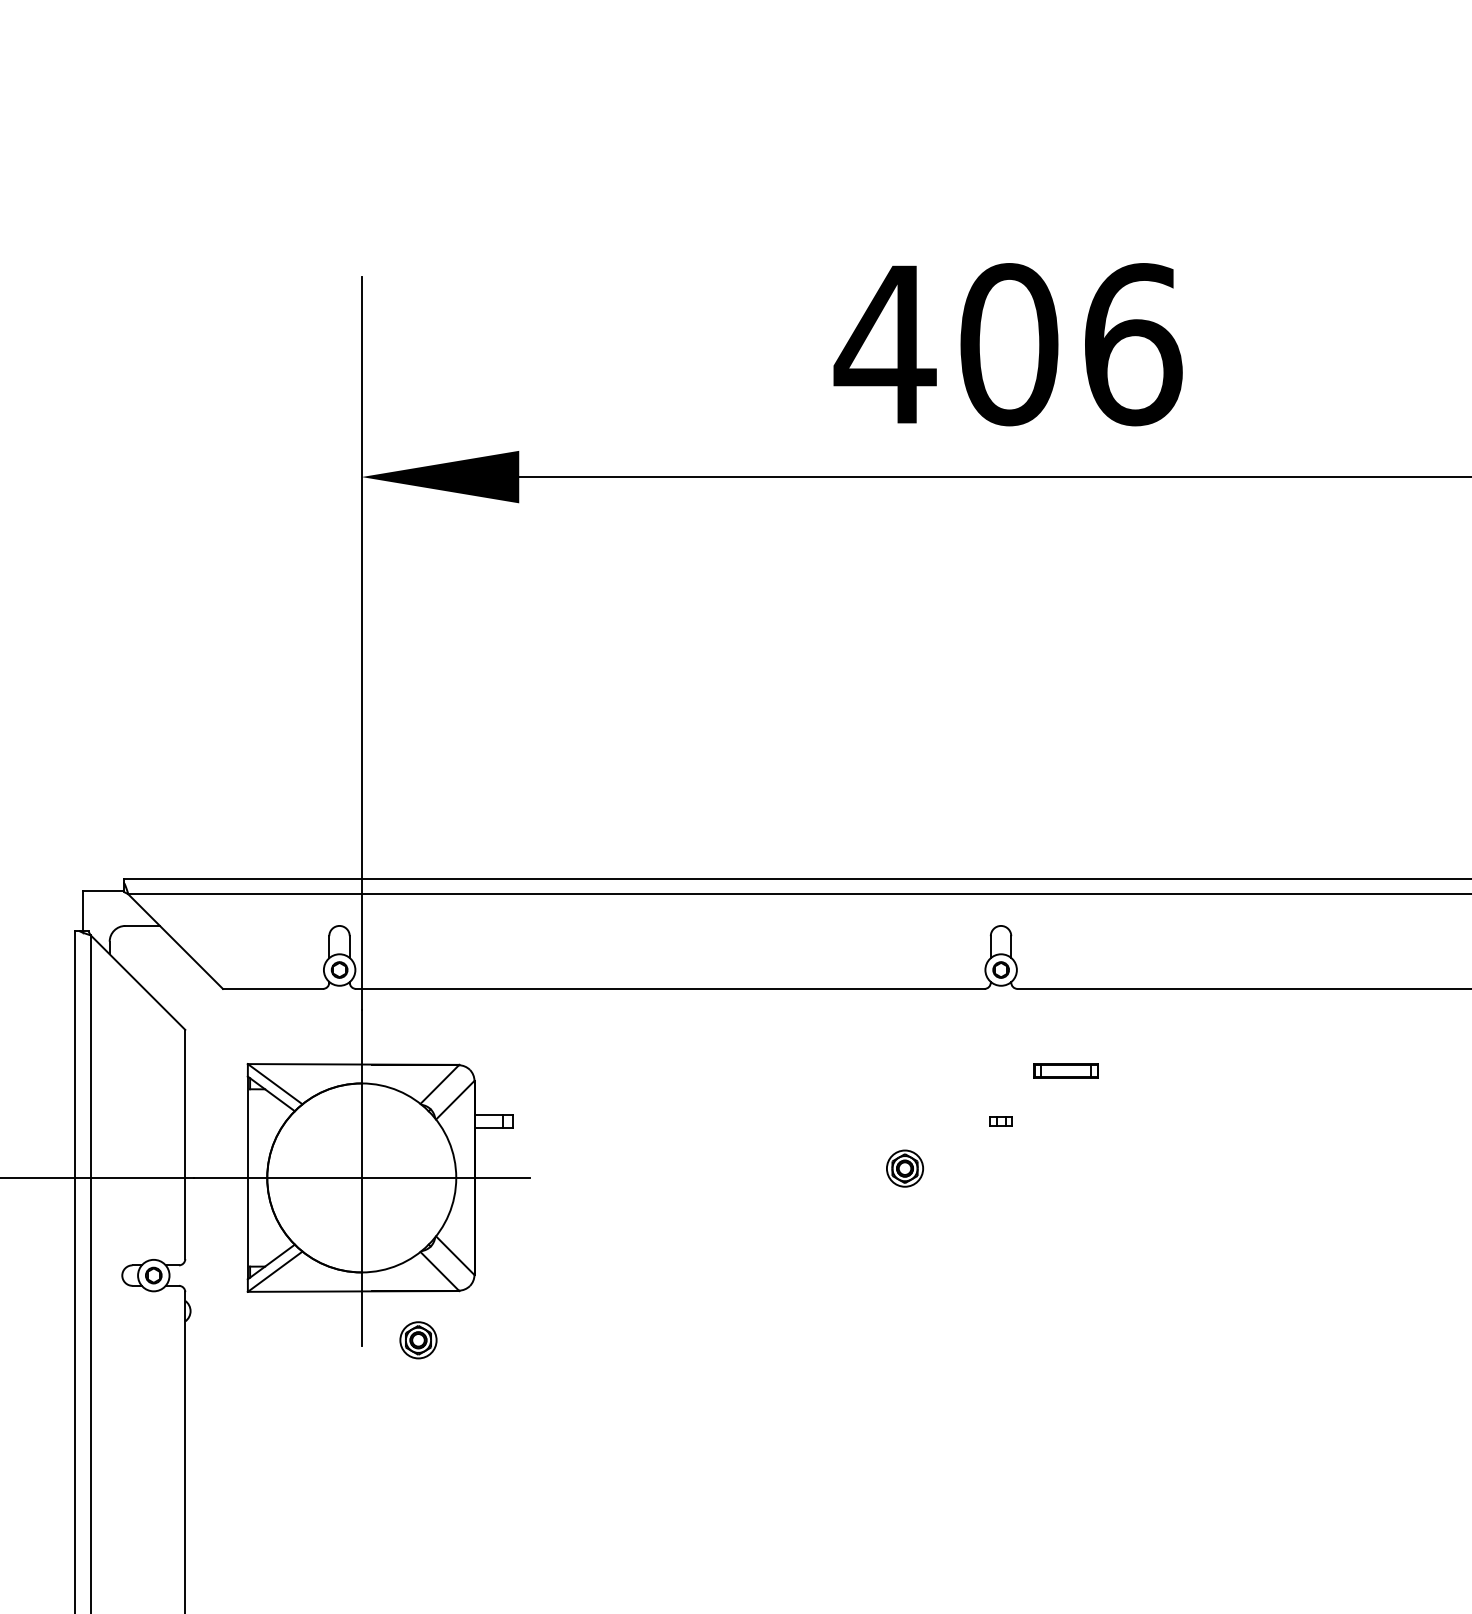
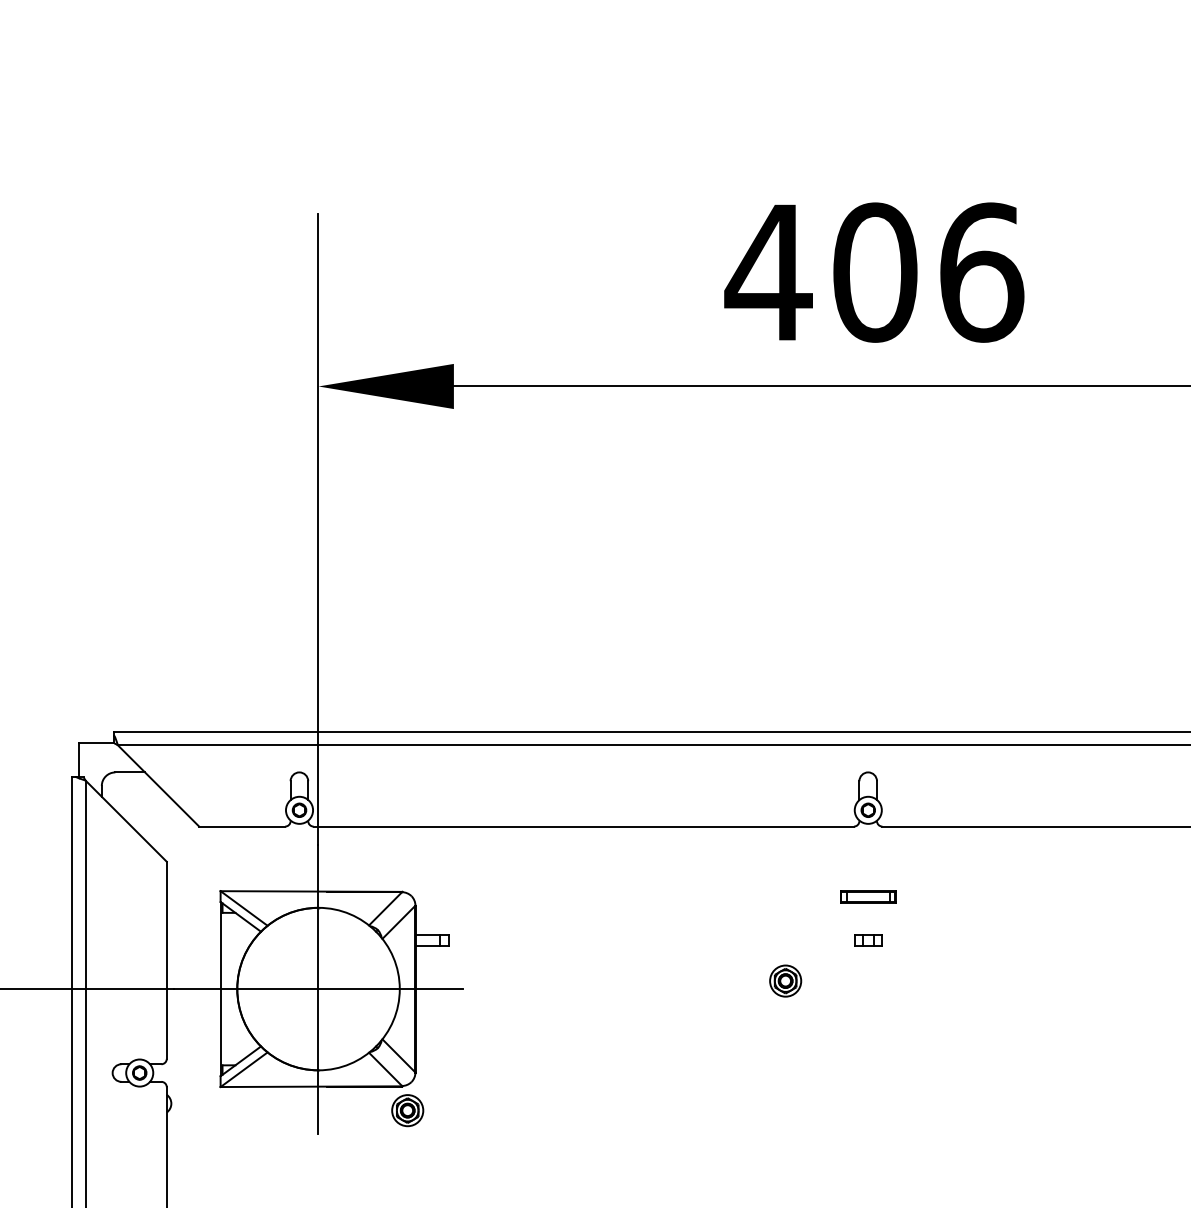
part: (1065, 1070) -> (867, 896), moved
part: (1000, 1121) -> (867, 940), size x1.43
part: (418, 1340) -> (407, 1110), moved

